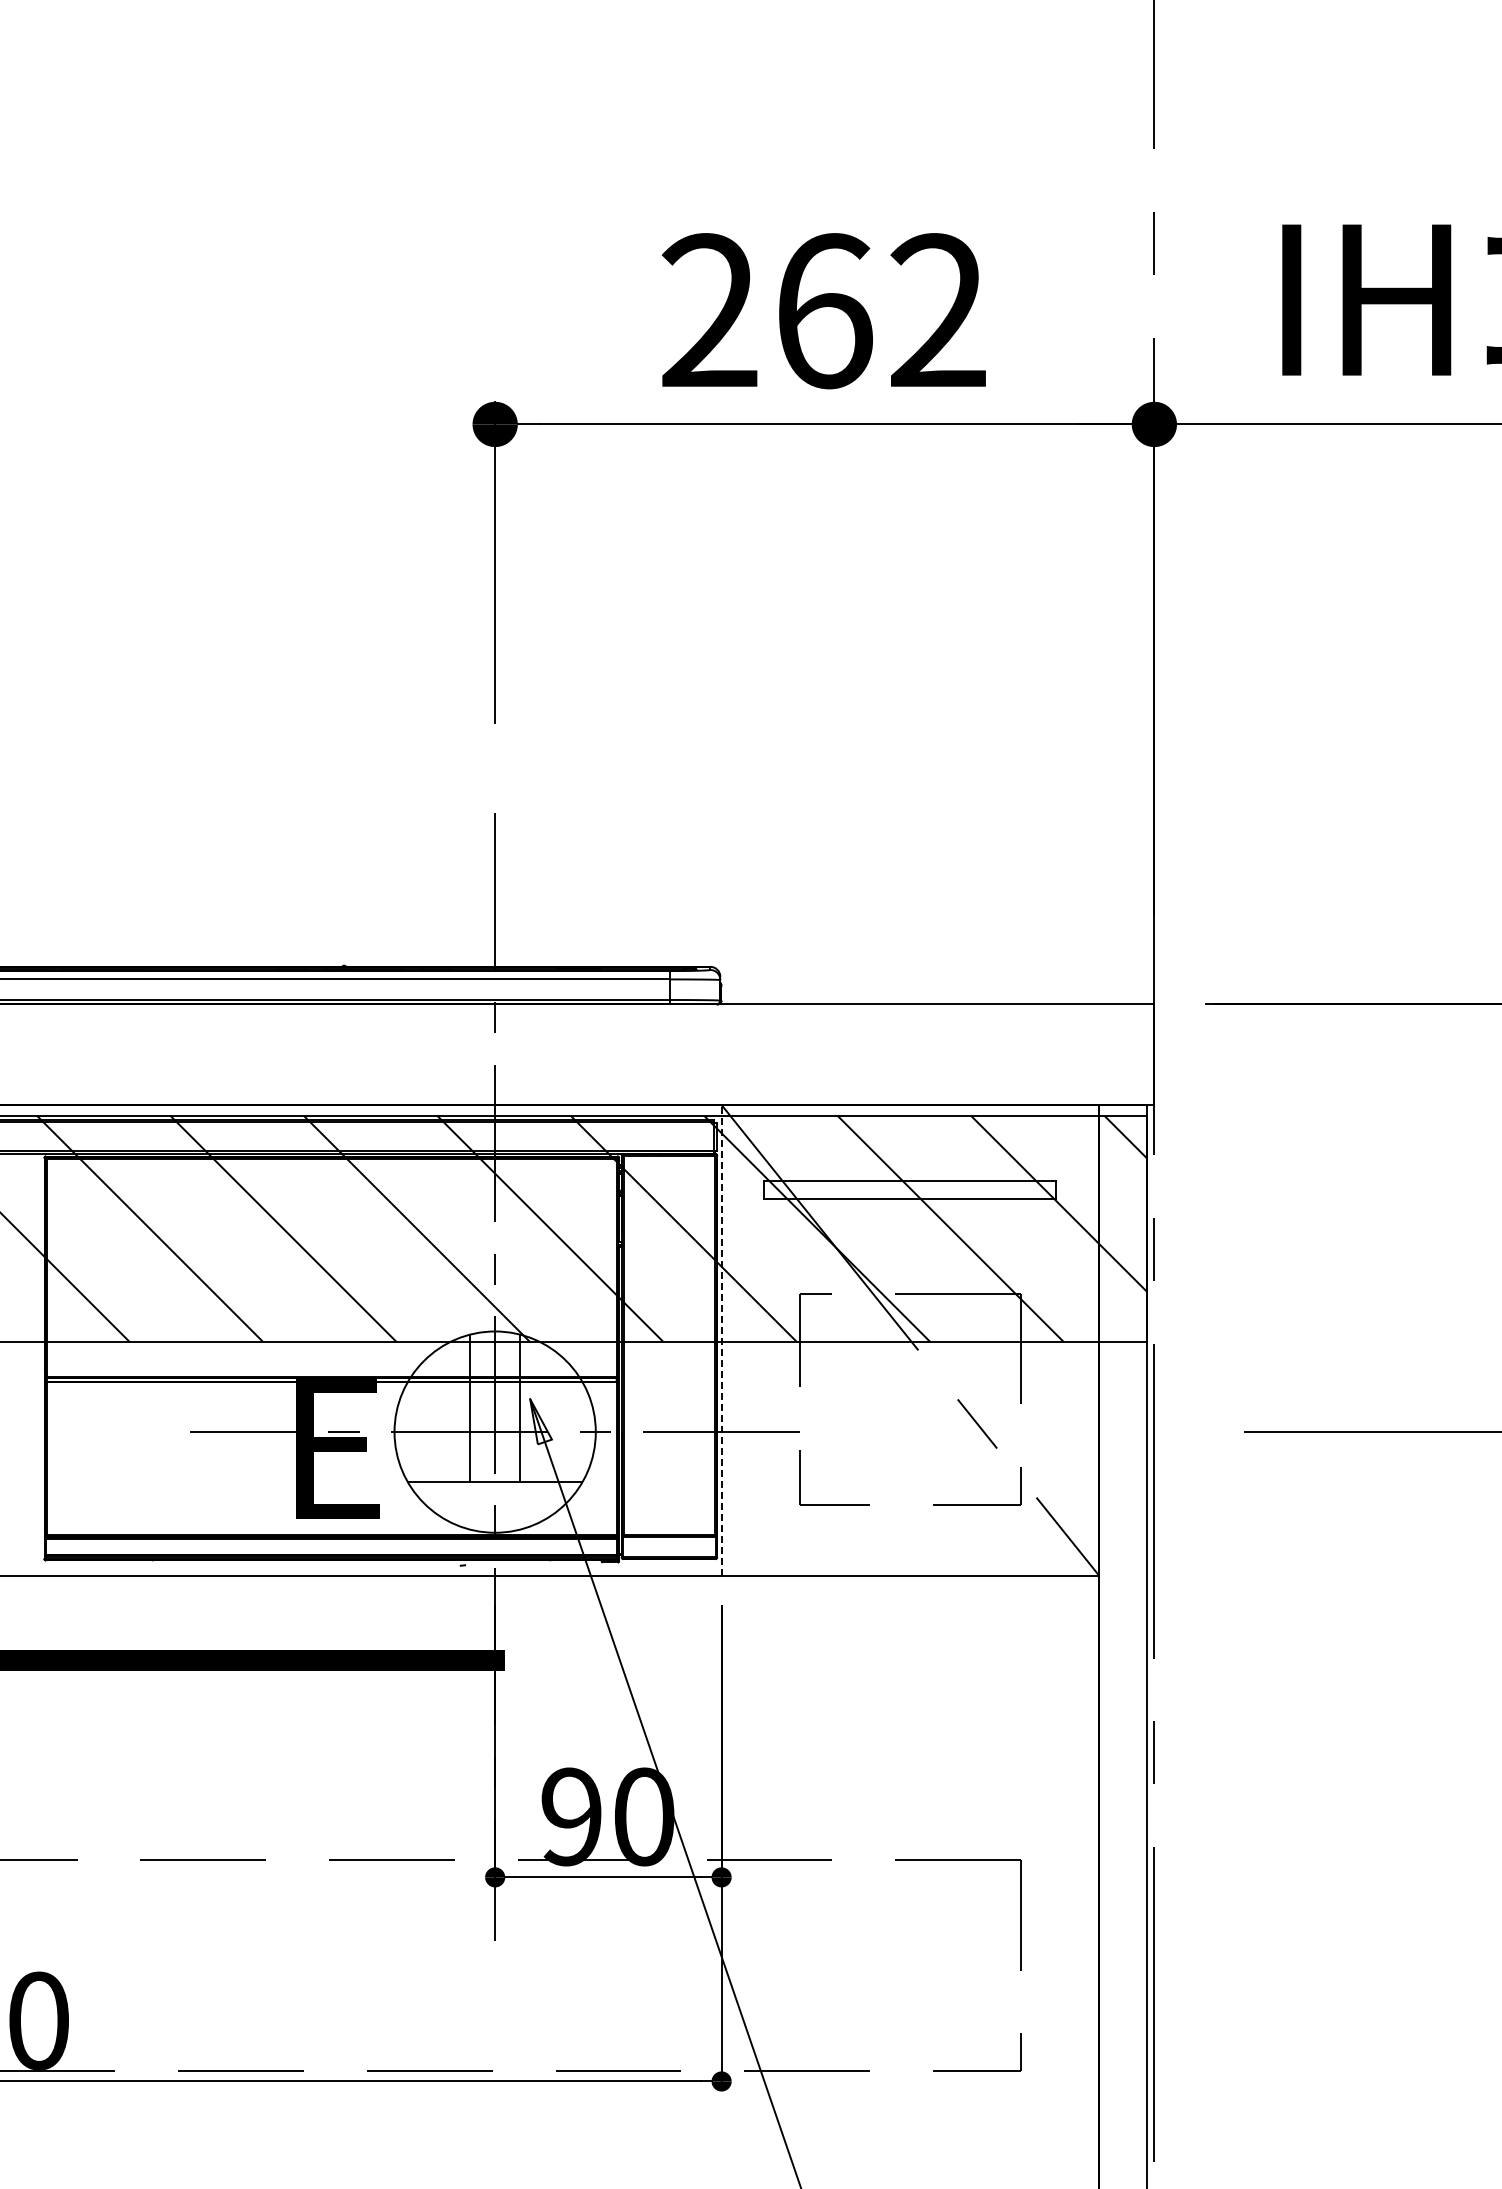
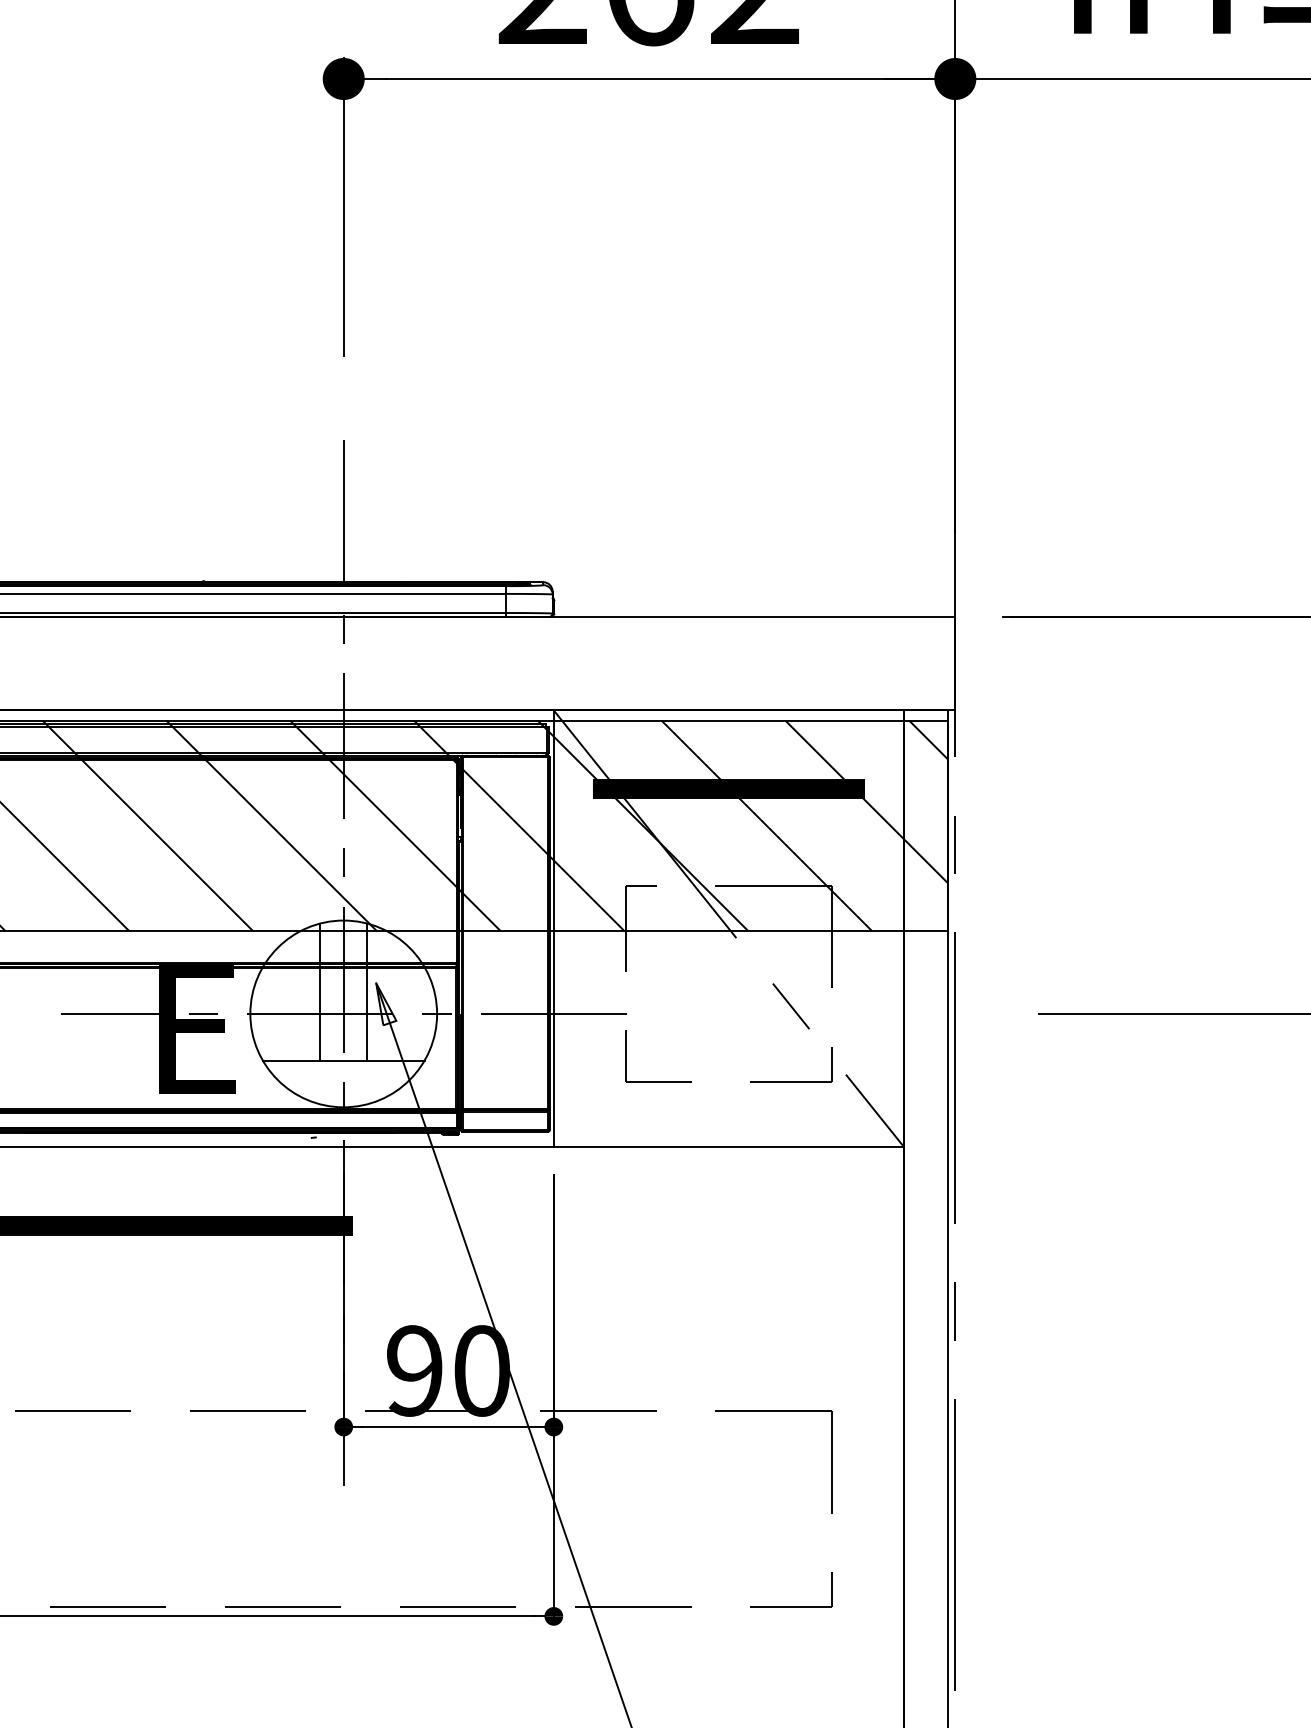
hatch: (910, 1189) -> (729, 788), added
line: (721, 1339) -> (553, 927), dashed -> solid

